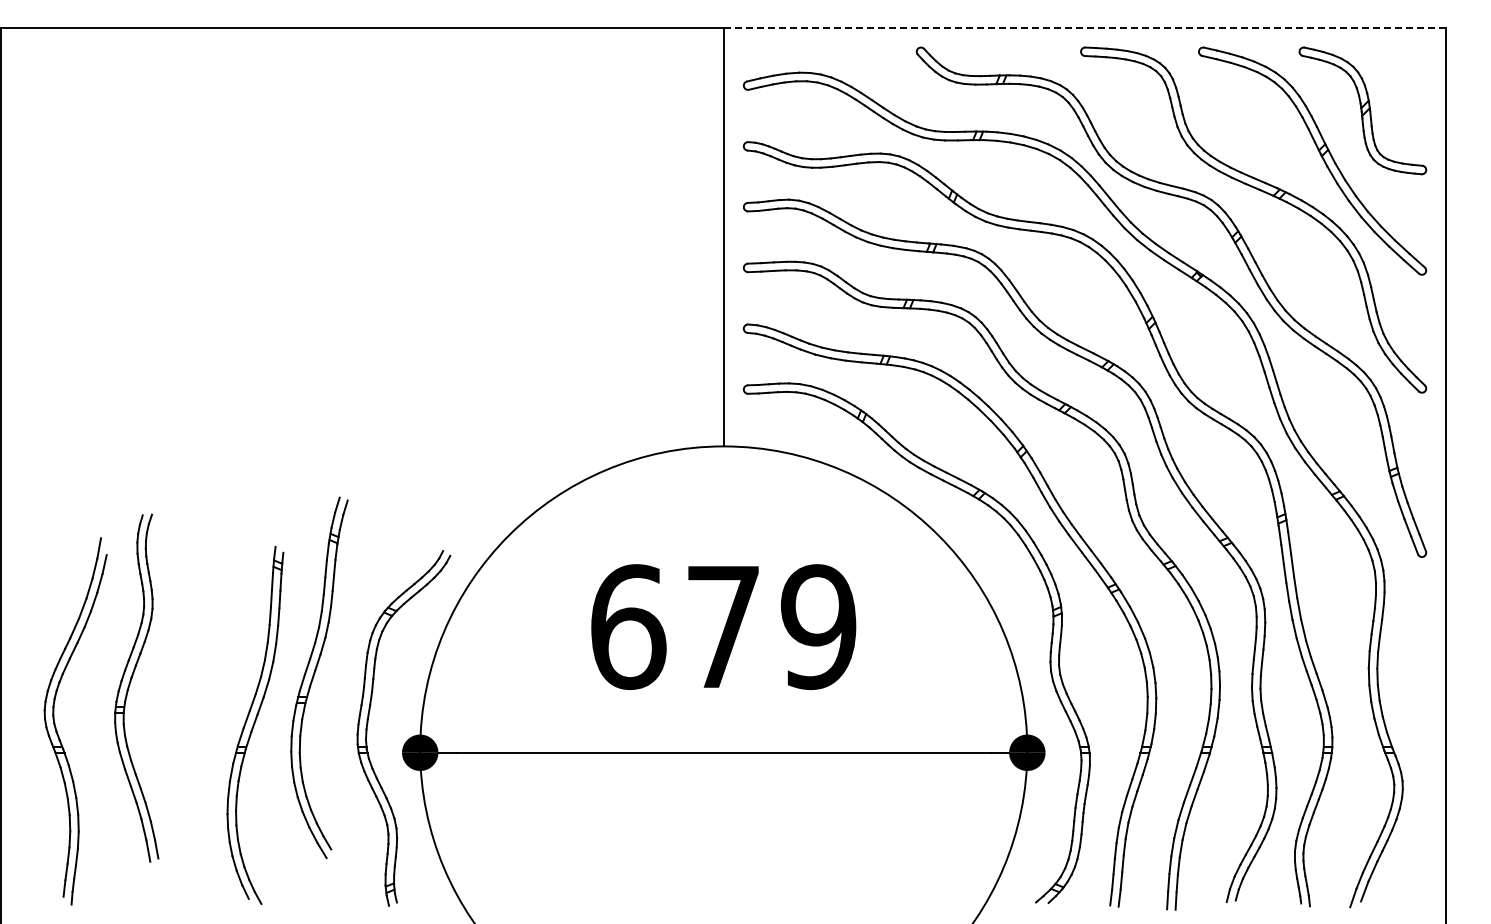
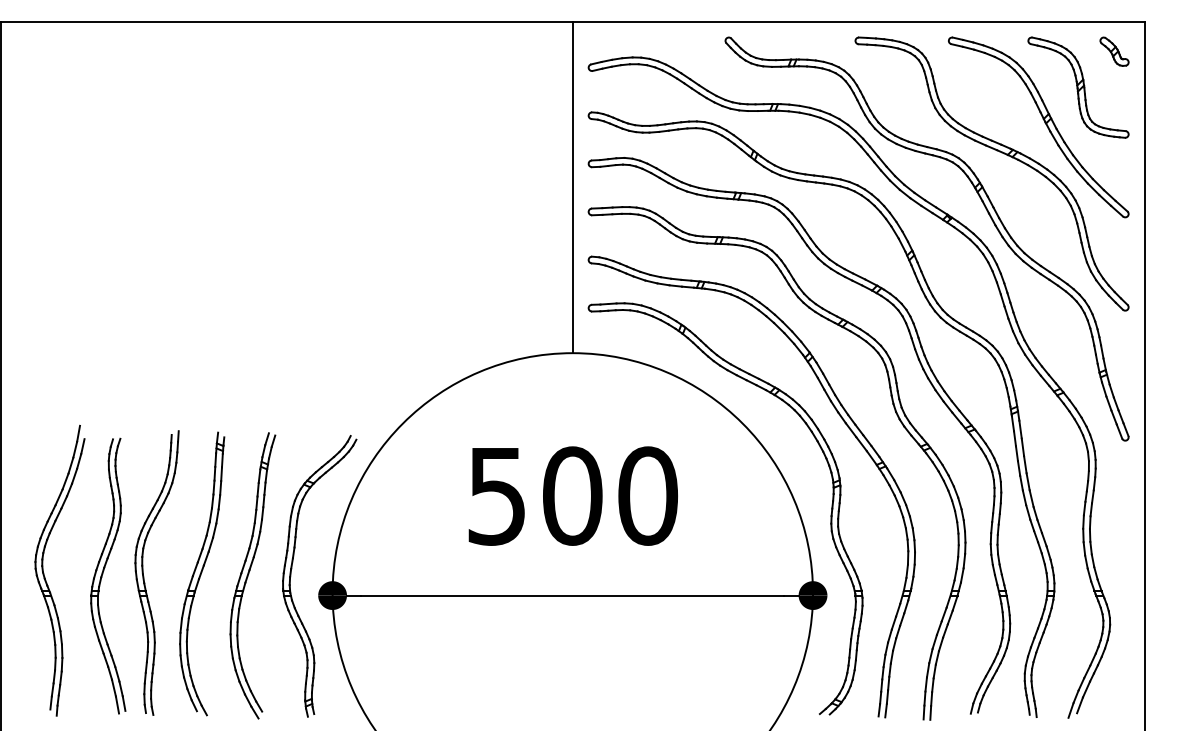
line: (1084, 27) -> (858, 21), dashed -> solid
part: (1408, 65) -> (1114, 51), added
text: (723, 627) -> (572, 496), 679 -> 500
part: (319, 677) -> (252, 575), moved
part: (130, 685) -> (103, 574), moved
part: (181, 724) -> (143, 573), added

